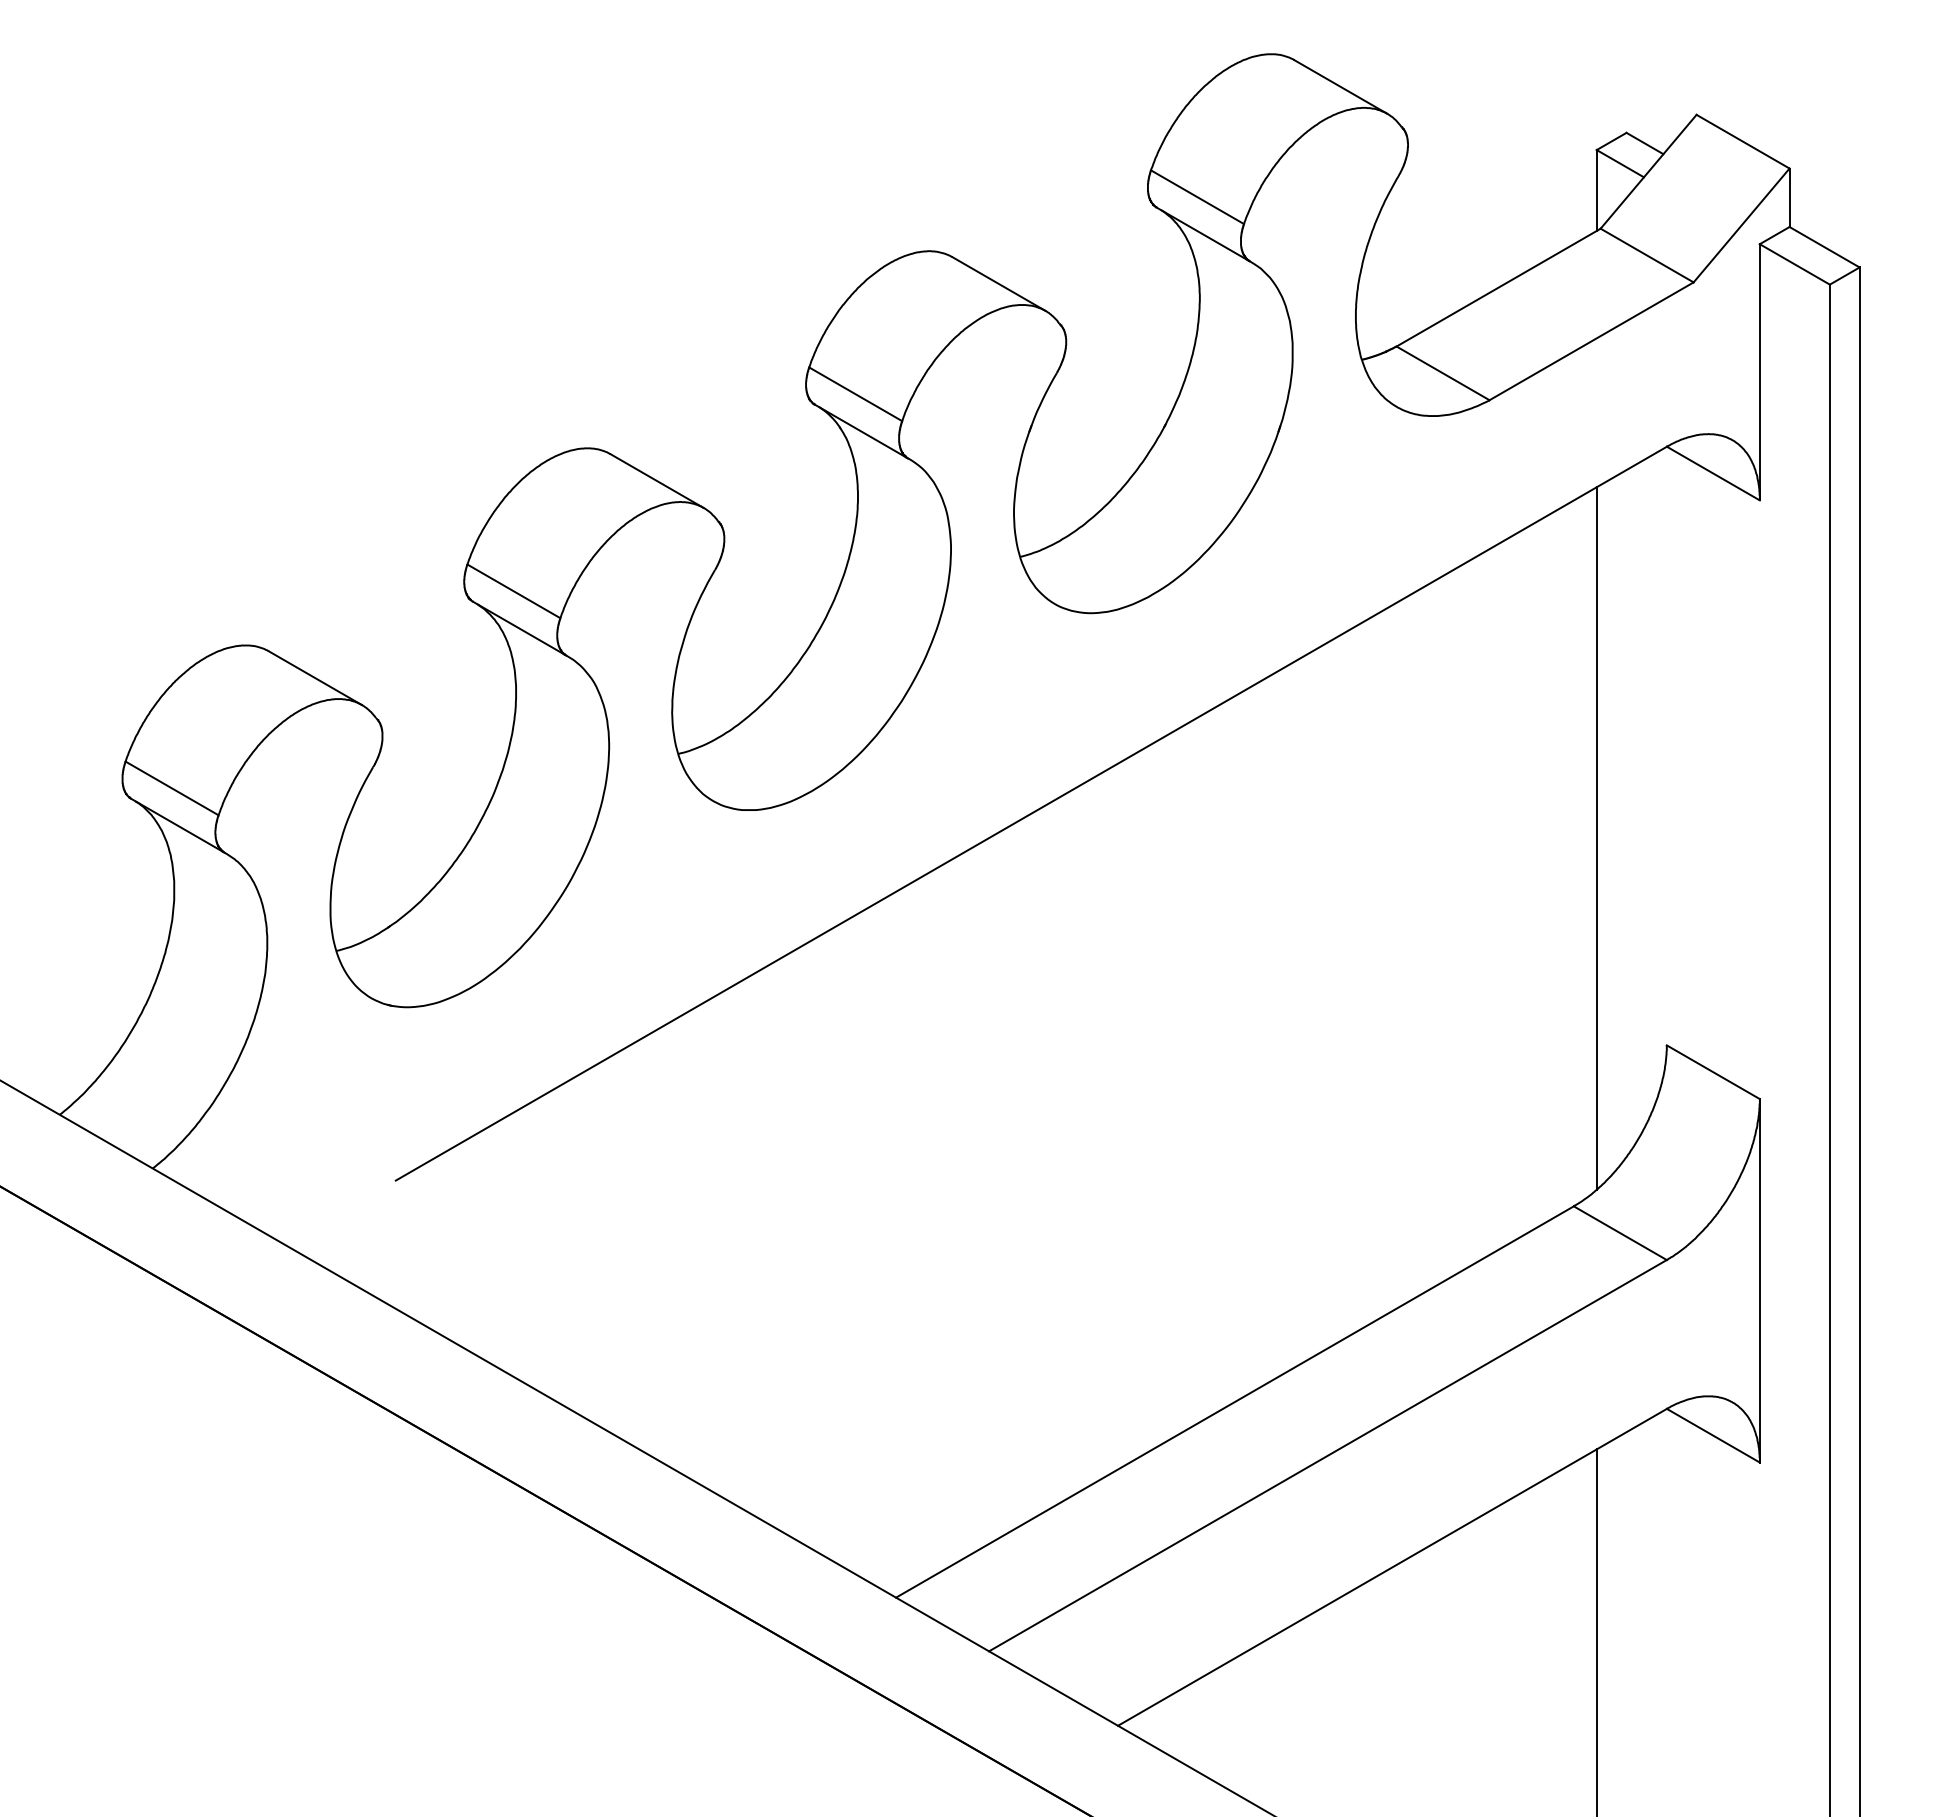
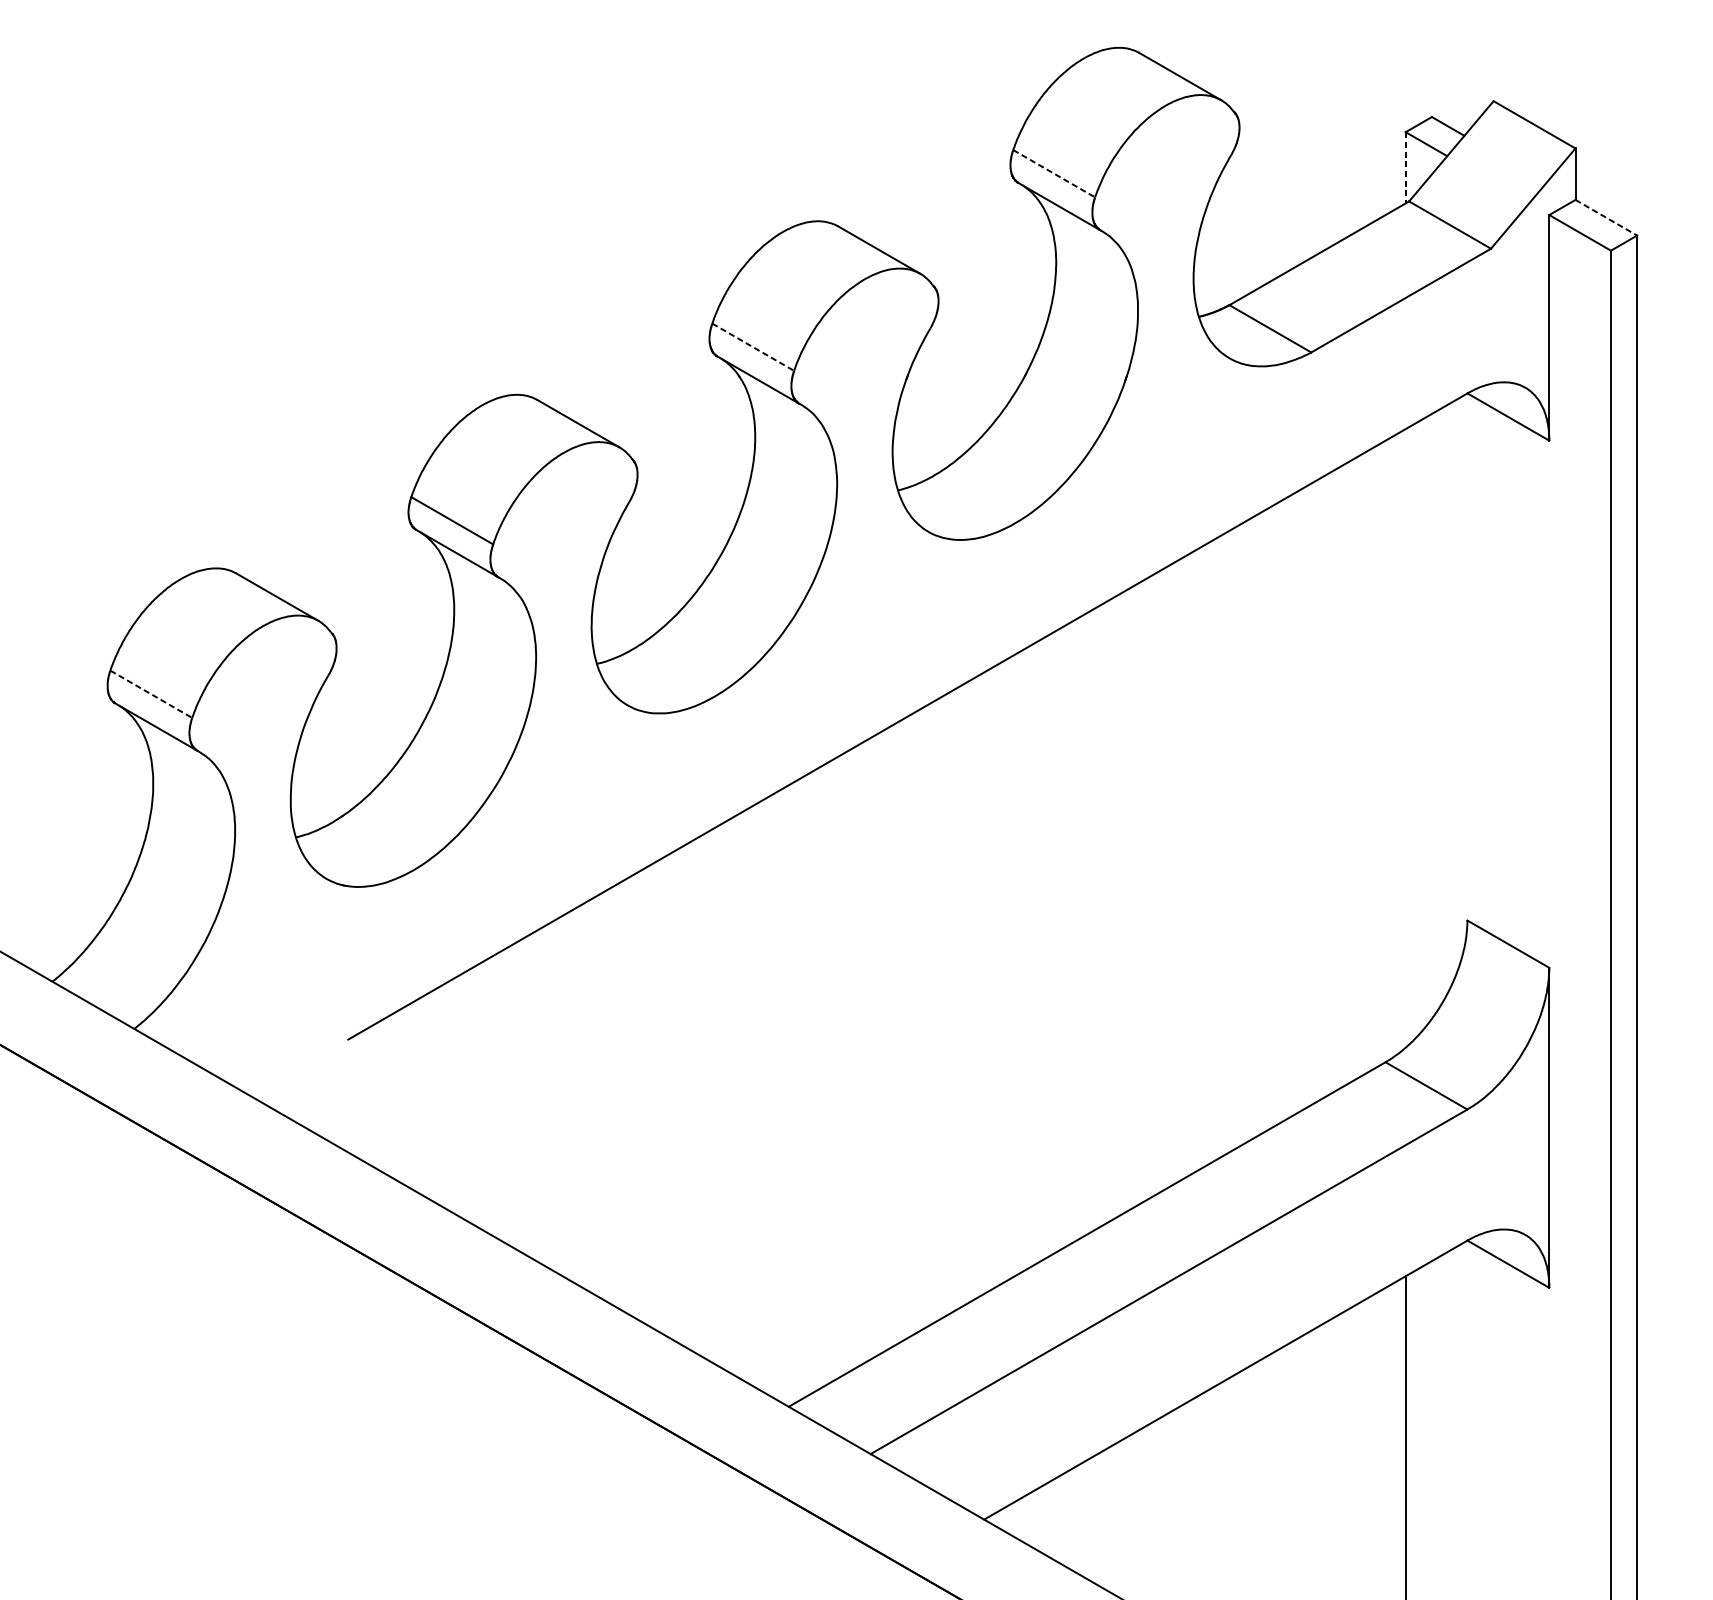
line: (1596, 191) -> (1405, 168), solid -> dashed
line: (1197, 197) -> (1054, 173), solid -> dashed
line: (1825, 247) -> (1607, 217), solid -> dashed
line: (855, 394) -> (753, 347), solid -> dashed
line: (172, 788) -> (151, 694), solid -> dashed
line: (1596, 838) -> (1405, 738), removed

